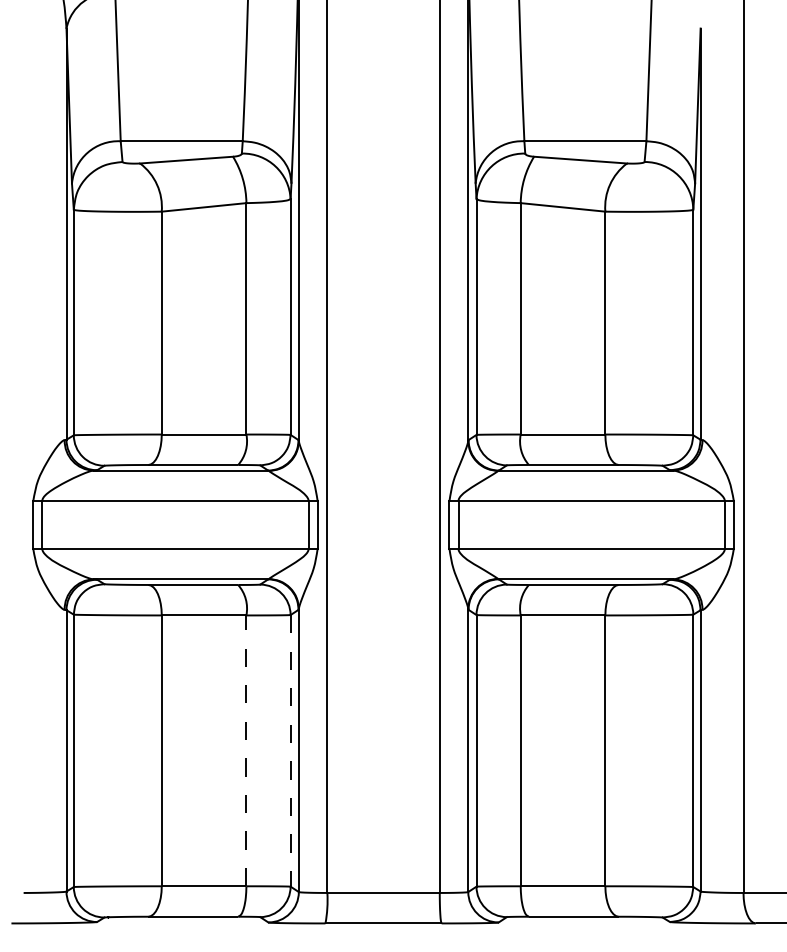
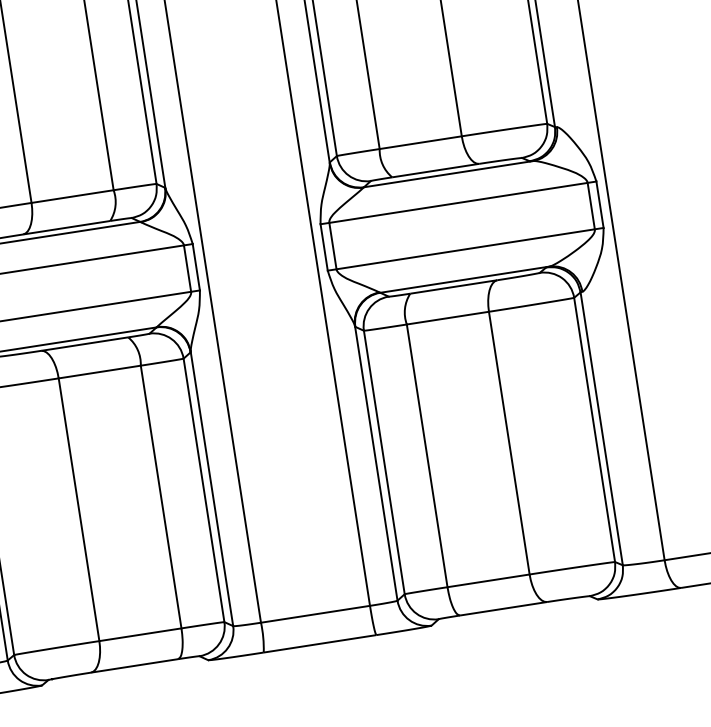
line: (246, 750) -> (161, 496), dashed -> solid
line: (290, 750) -> (203, 490), dashed -> solid

